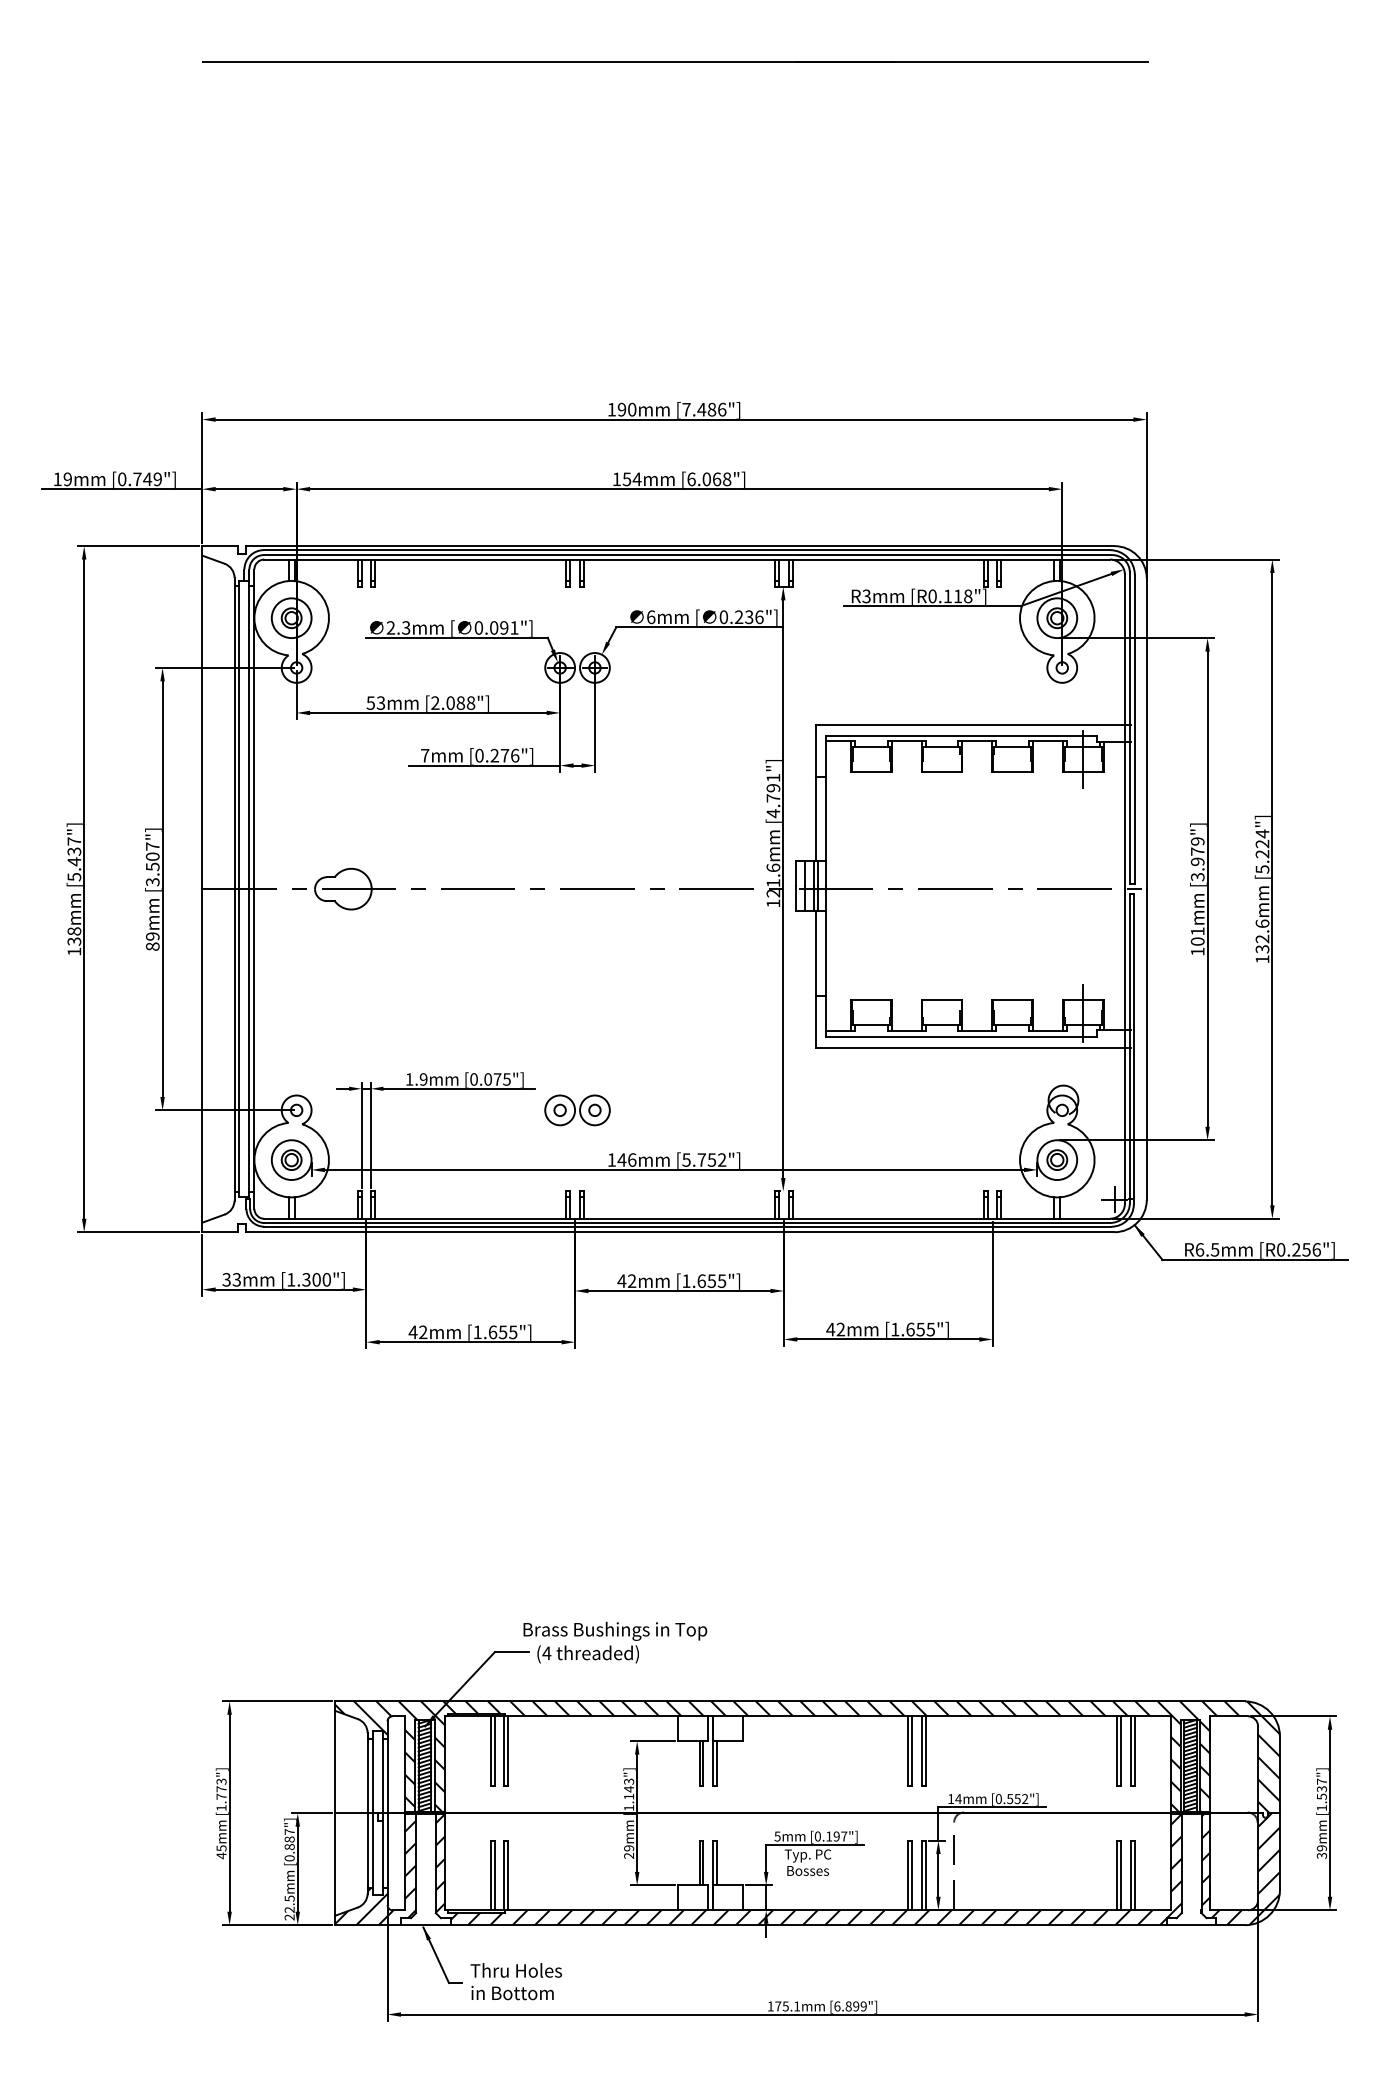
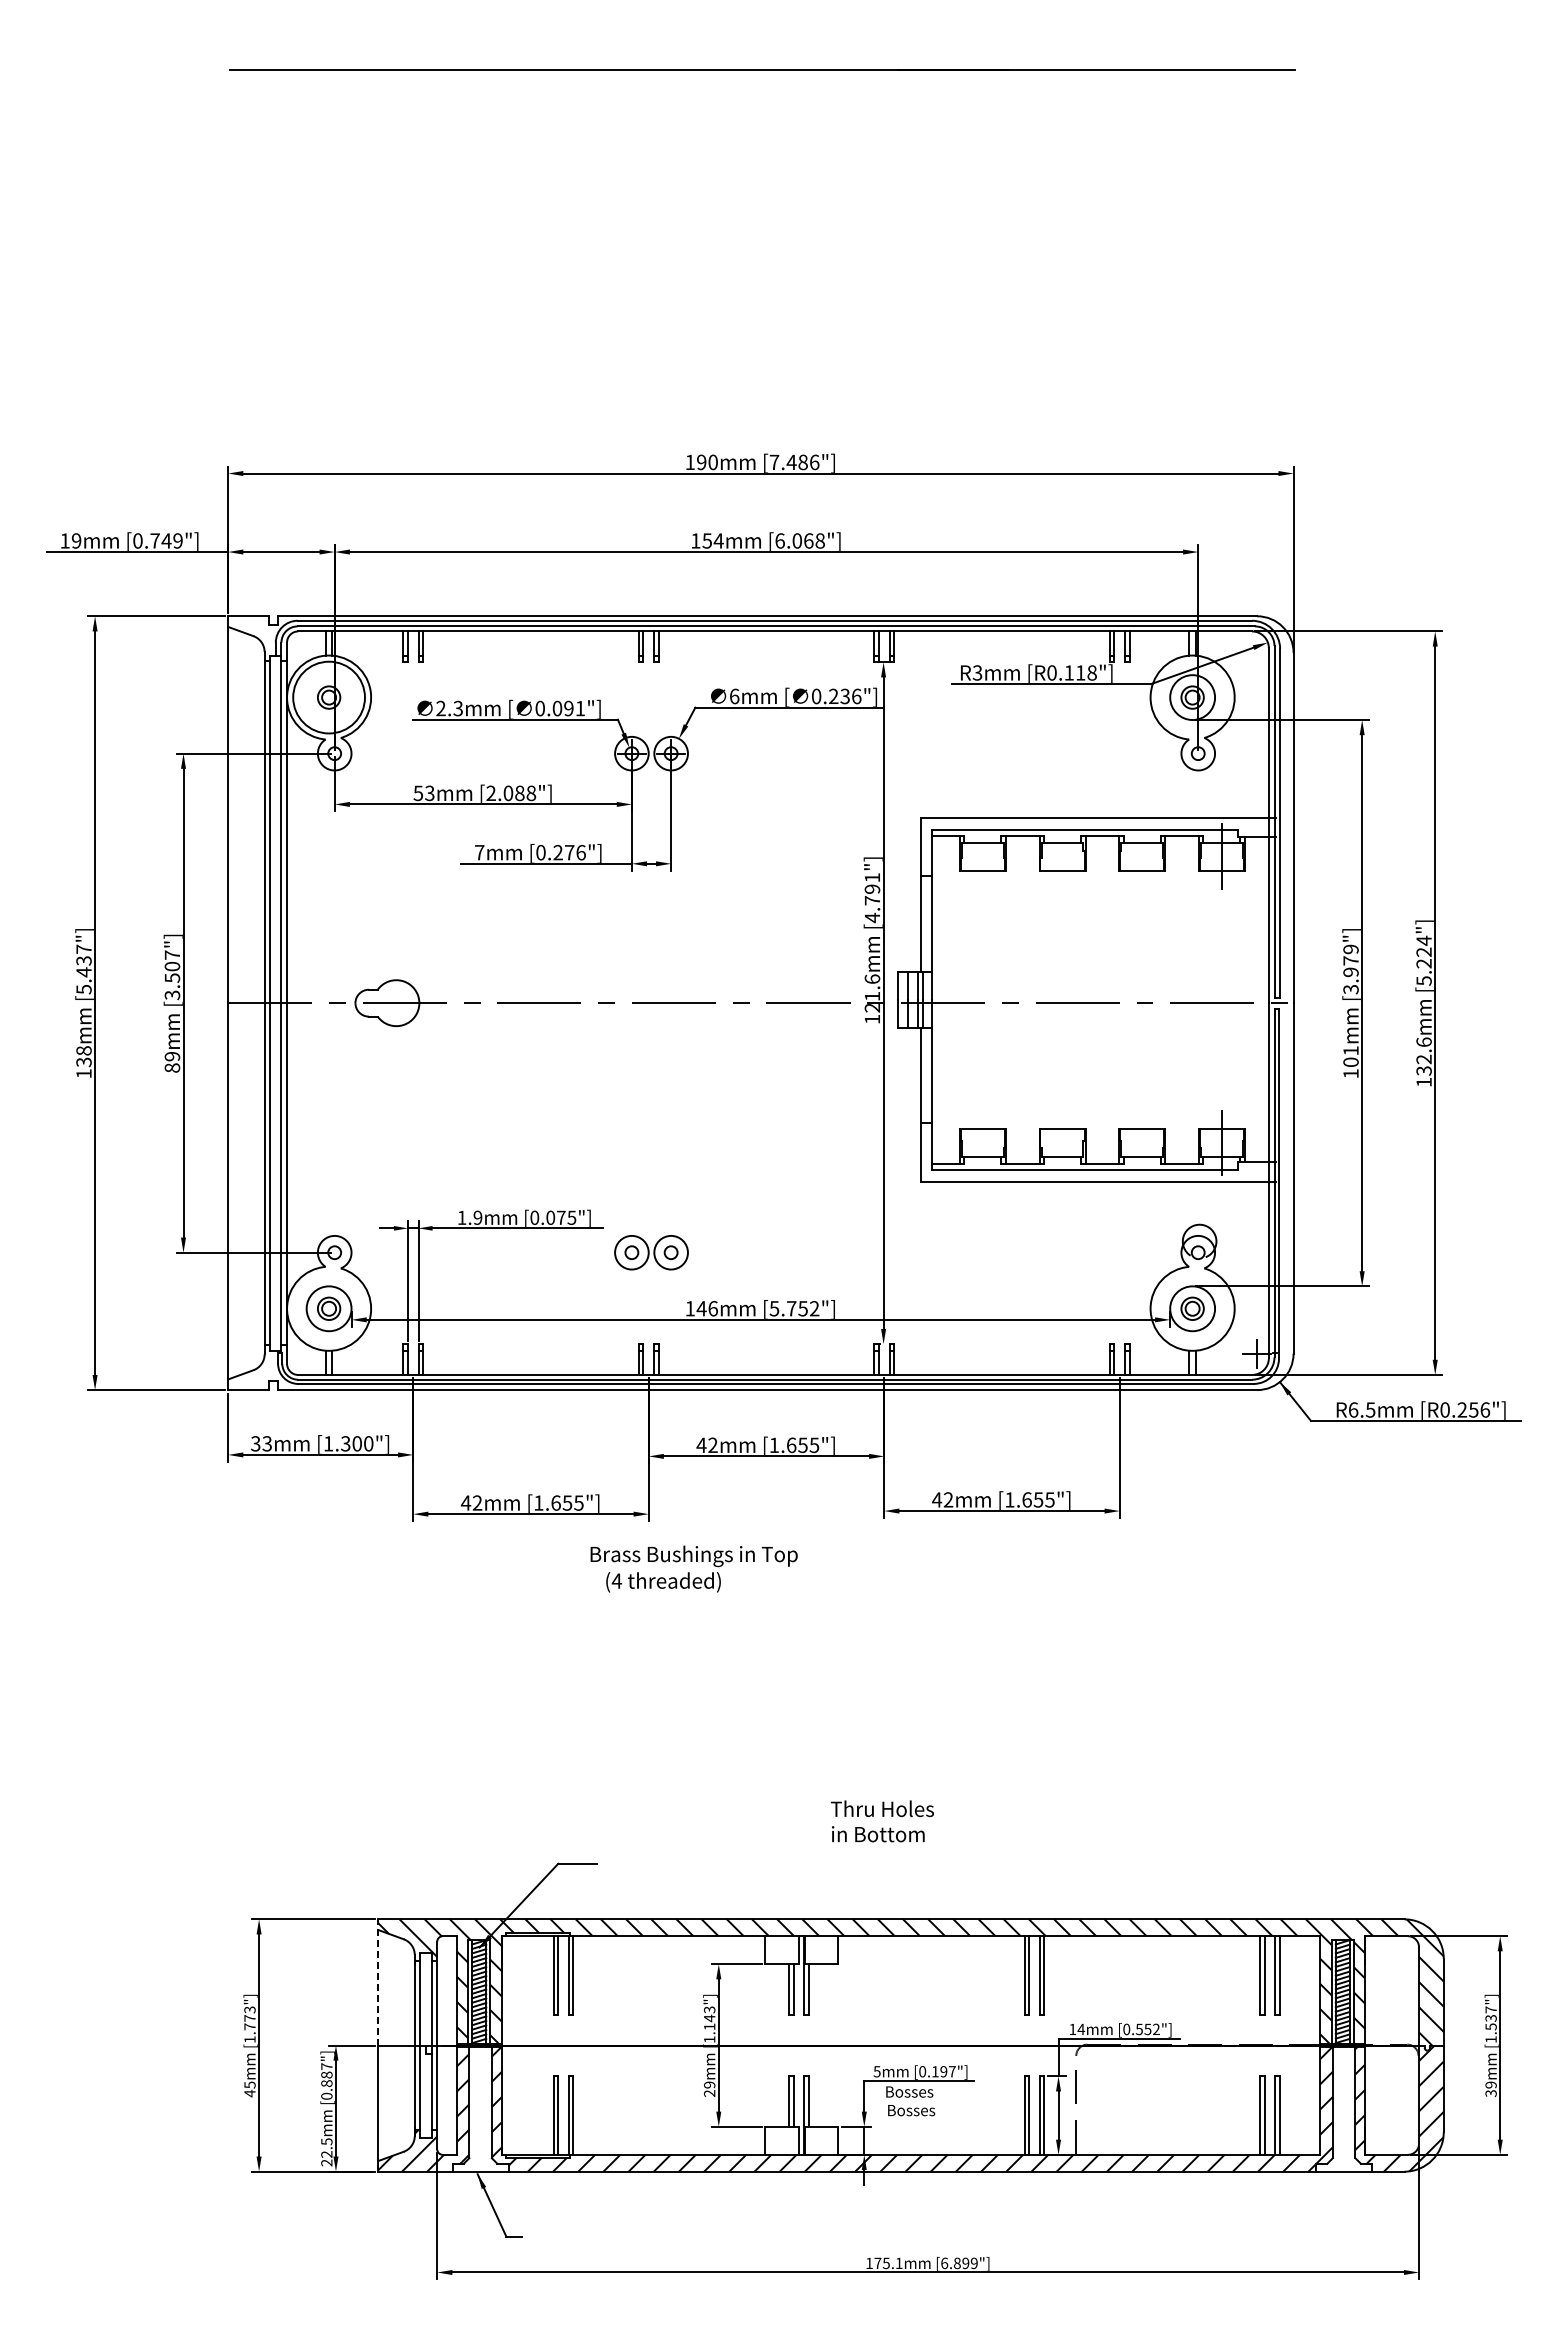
circle: (291, 618) -> (328, 697), size x1.6
text: (614, 1642) -> (693, 1568), moved
line: (335, 1756) -> (378, 1981), solid -> dashed
text: (808, 1855) -> (911, 2093), Typ. PC -> Bosses
text: (516, 1981) -> (882, 1821), moved

